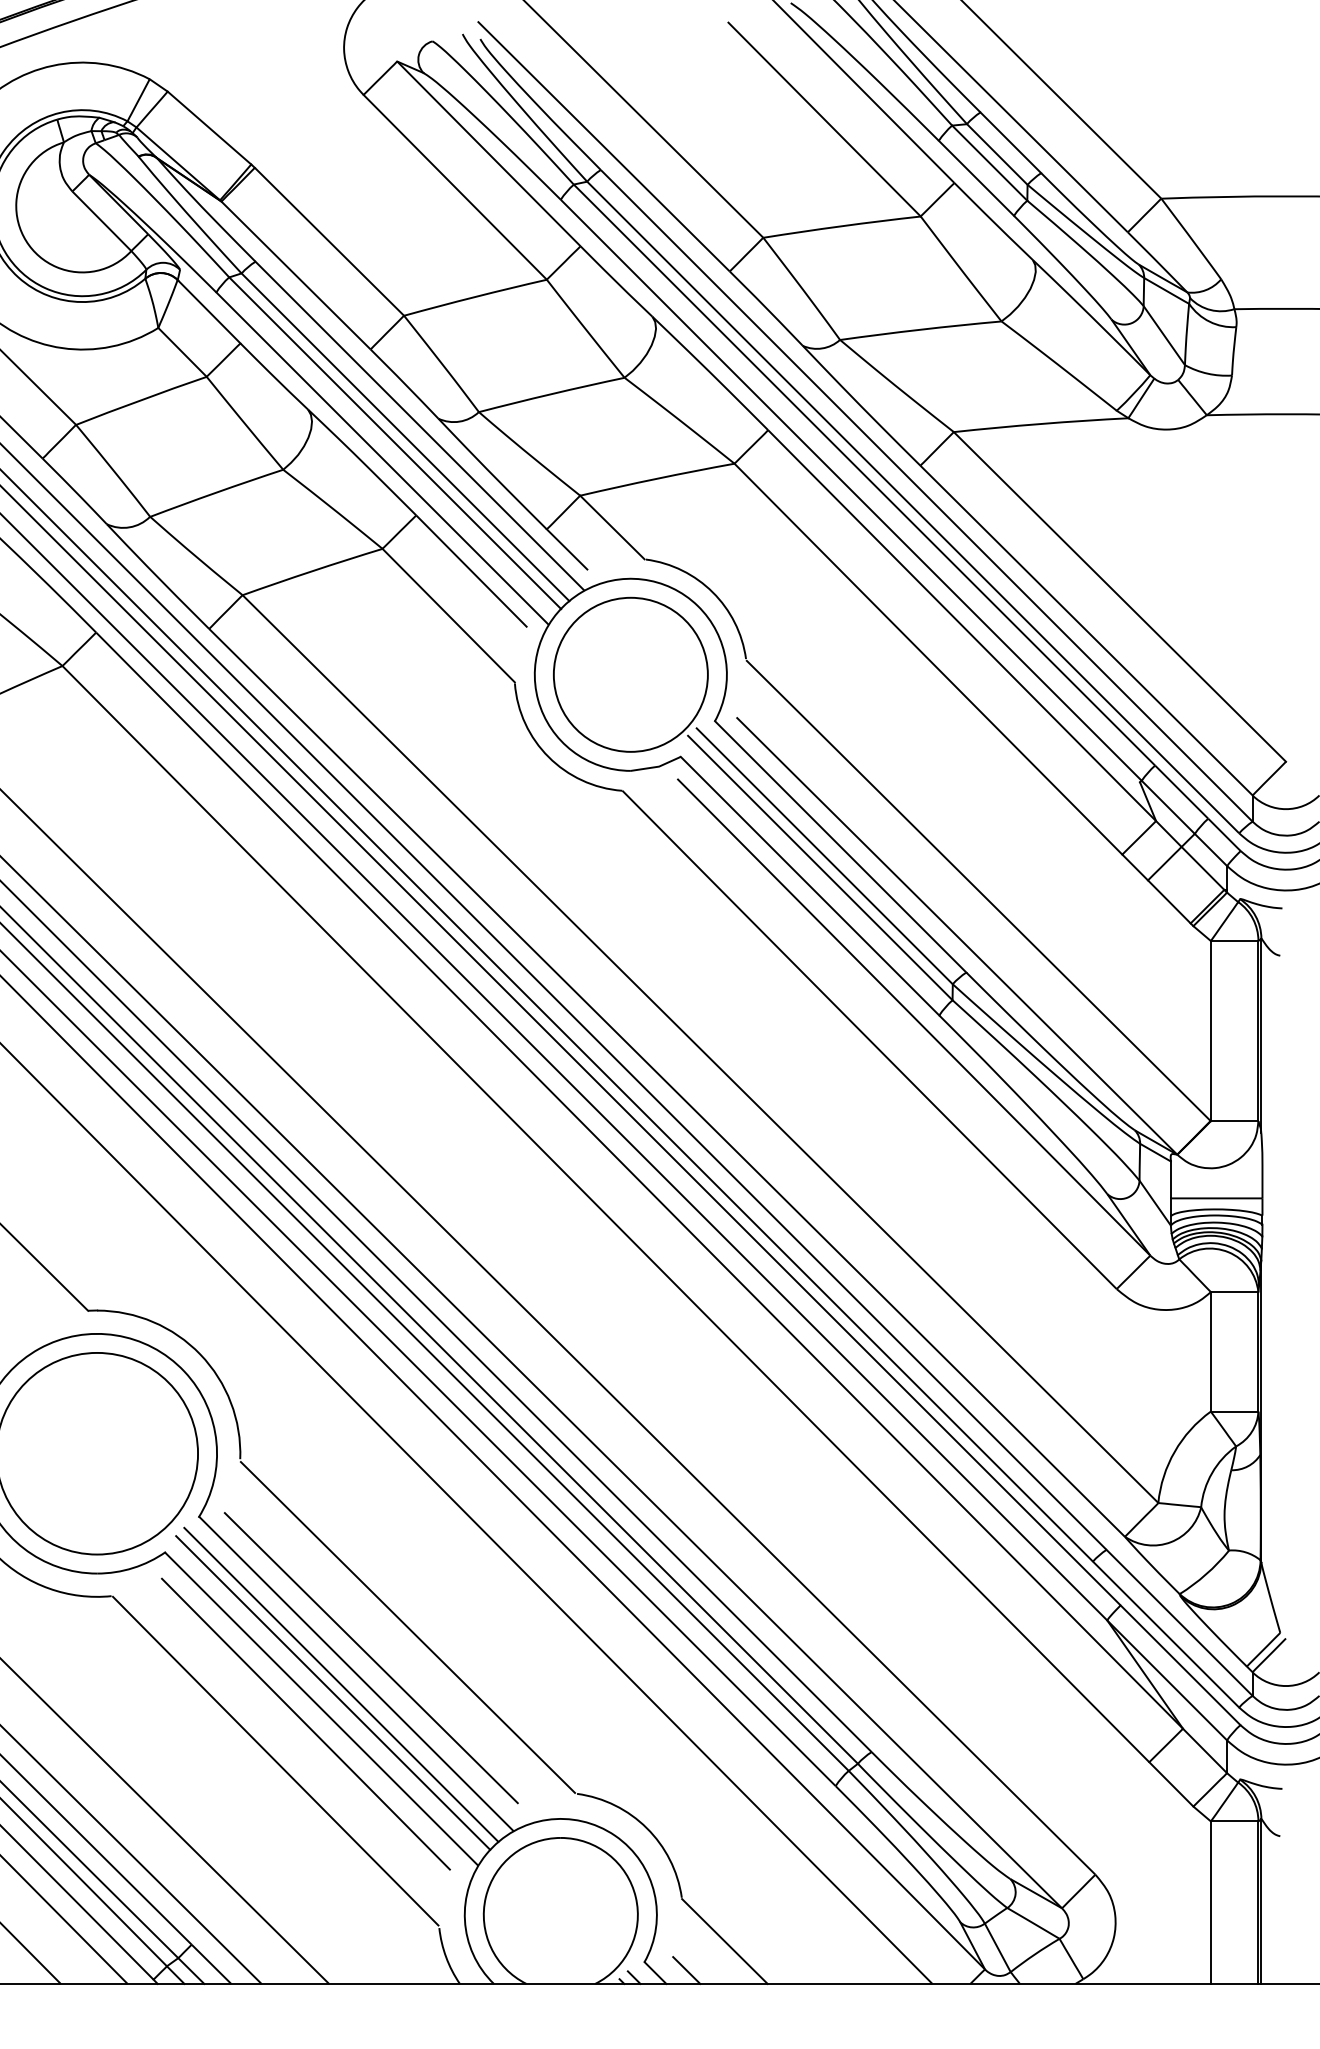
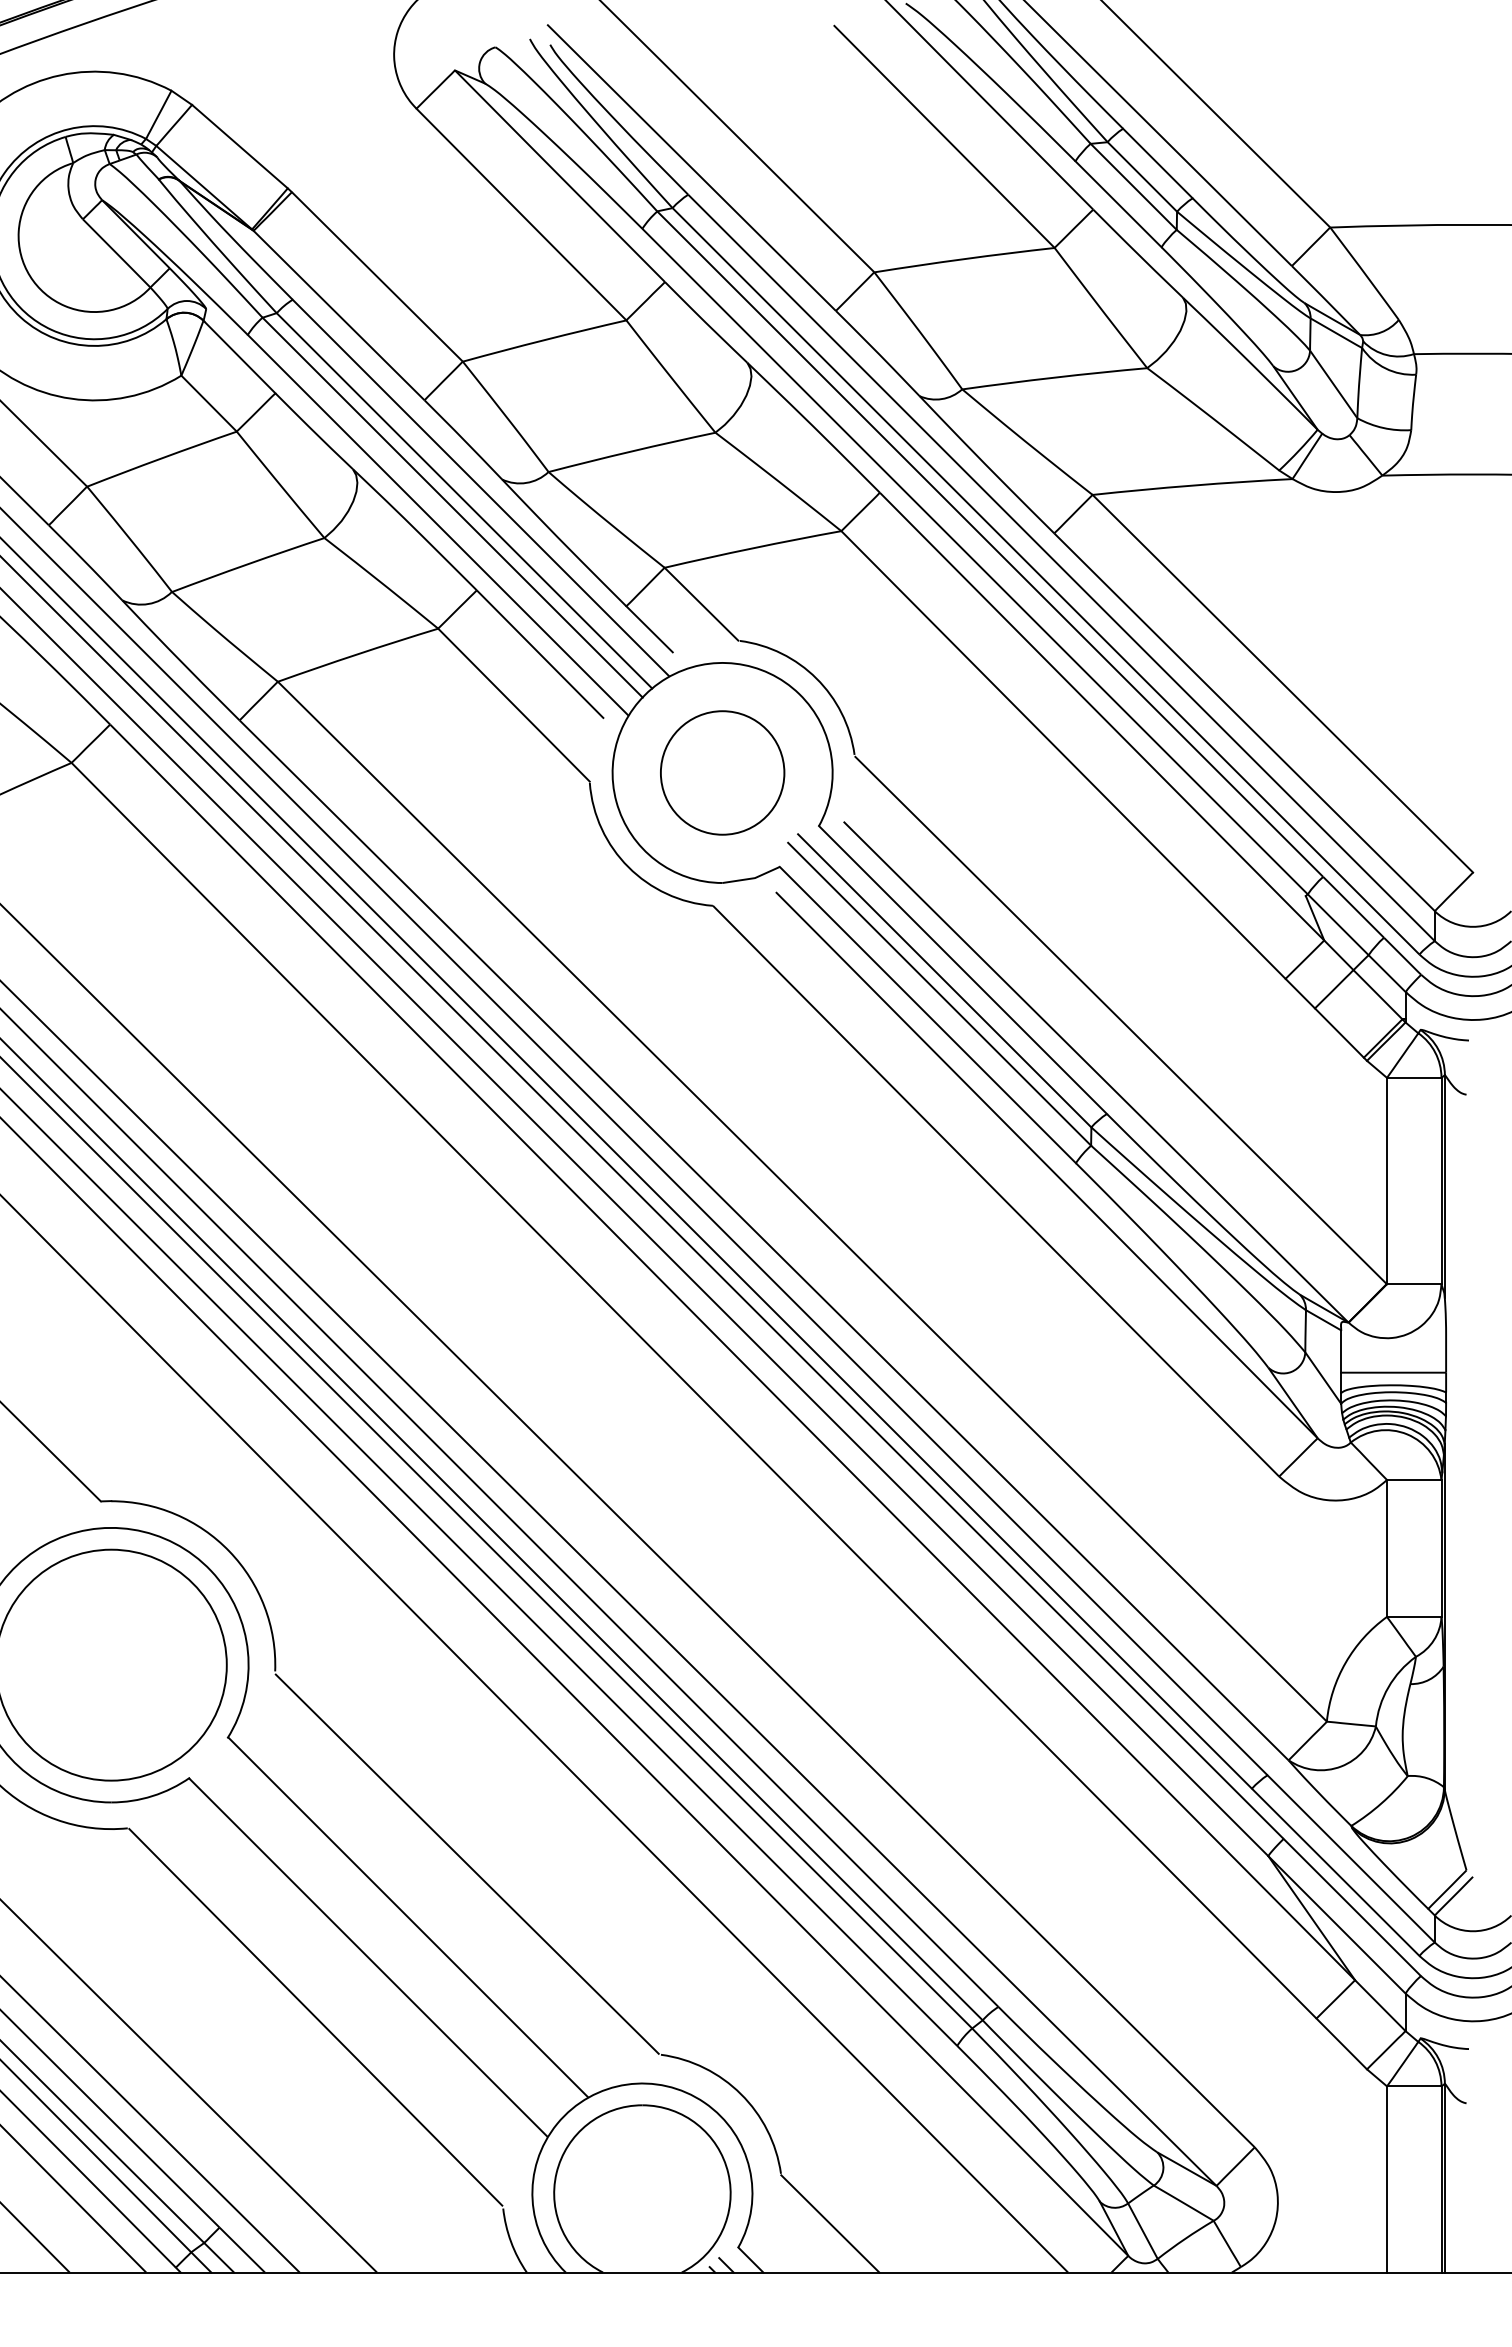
circle: (630, 674) -> (722, 772), size x0.7
line: (371, 1658) -> (425, 1899), removed
line: (340, 1684) -> (390, 1929), removed
line: (333, 1692) -> (381, 1938), removed
line: (305, 1723) -> (350, 1974), removed
line: (686, 1969) -> (786, 2256), removed

